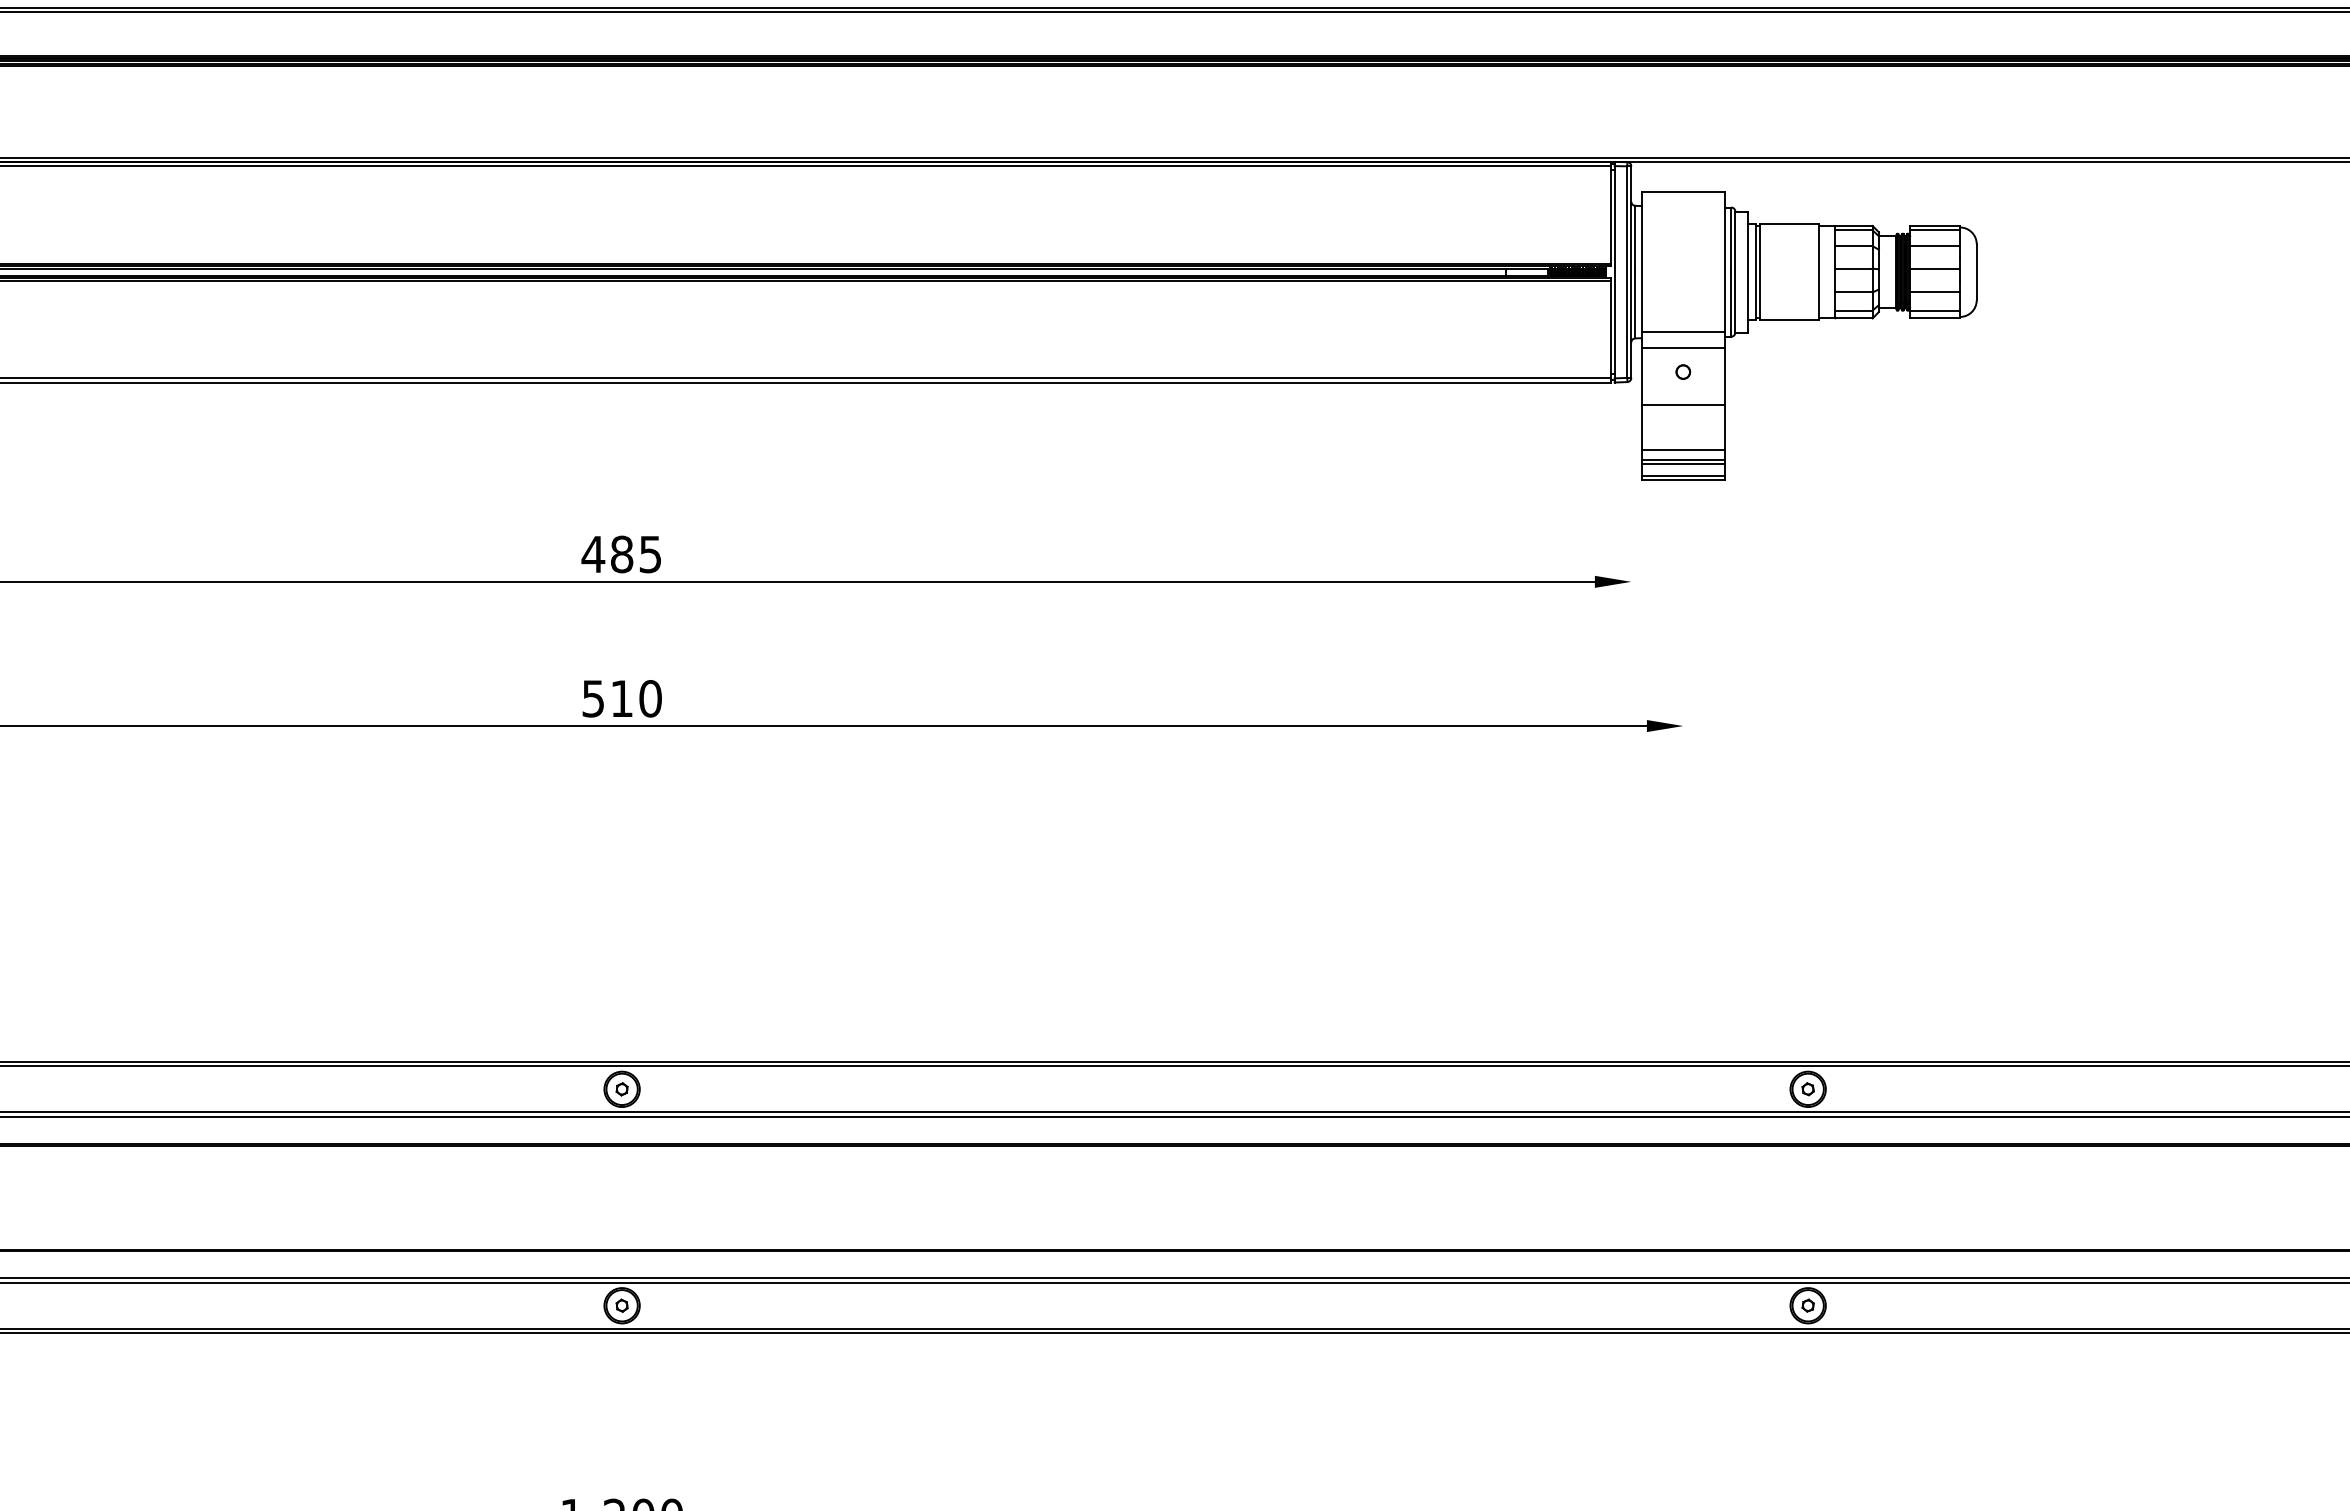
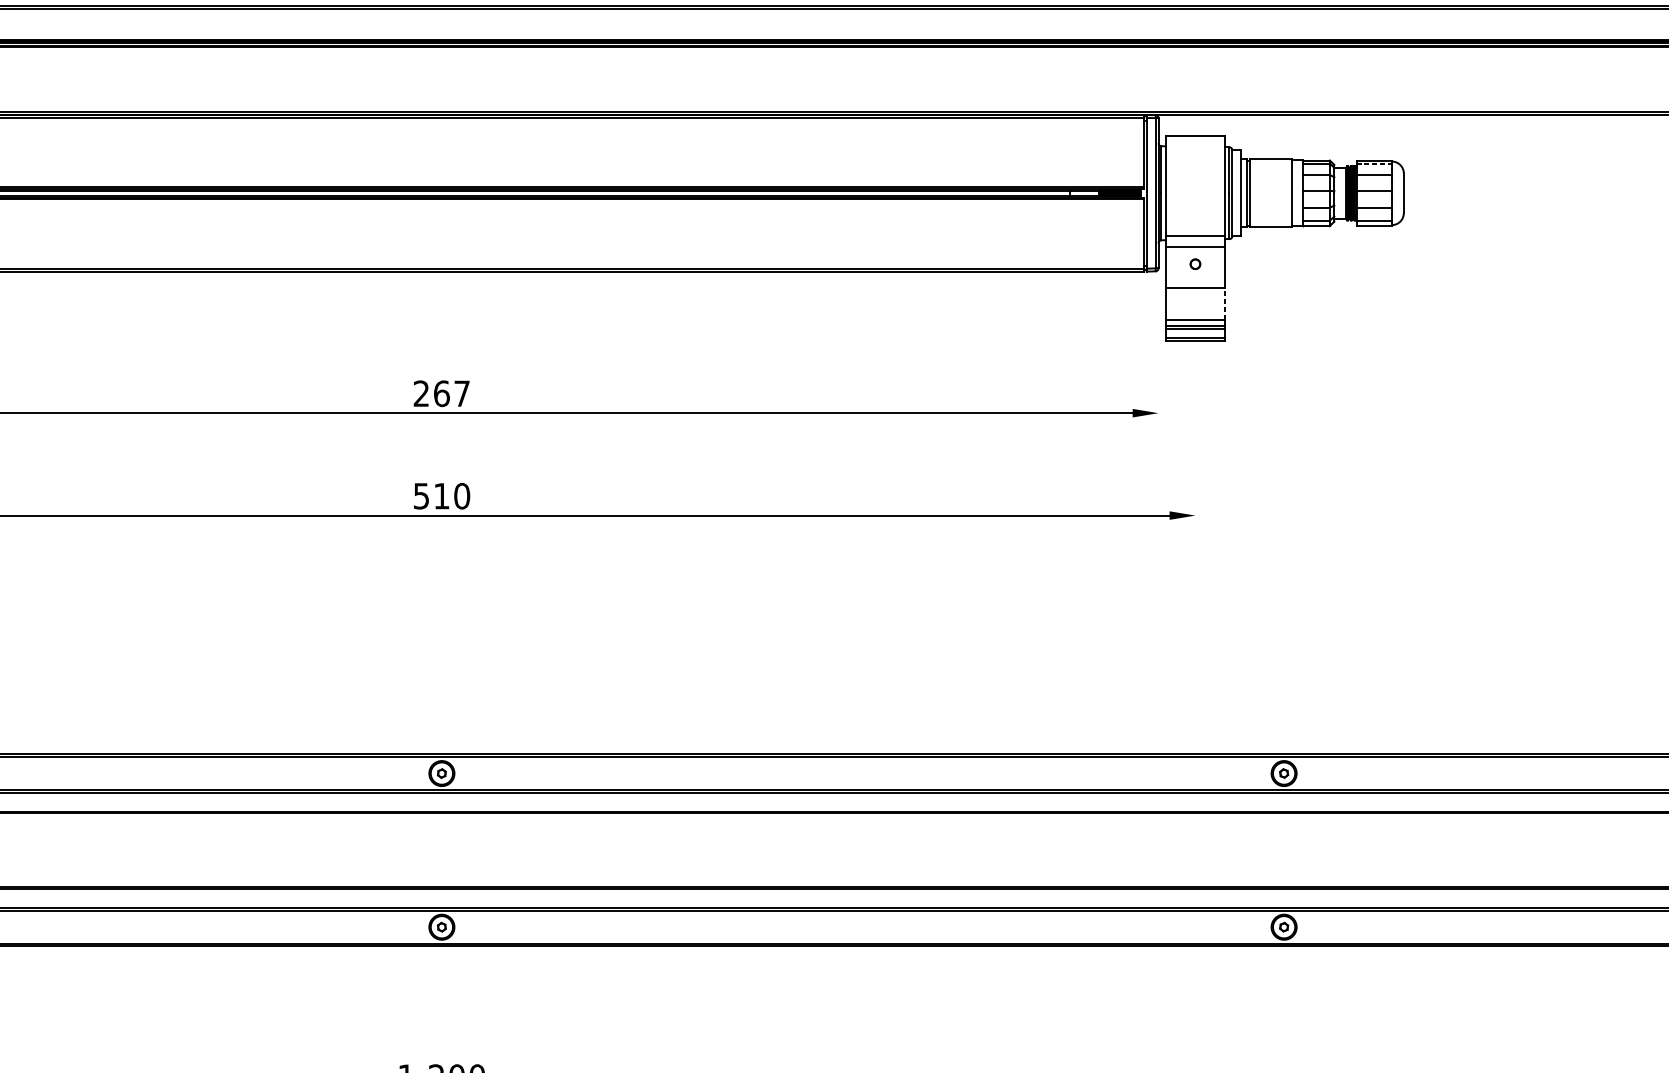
line: (1935, 230) -> (1374, 163), solid -> dashed
line: (1724, 427) -> (1224, 303), solid -> dashed
text: (621, 554) -> (441, 393), 485 -> 267

